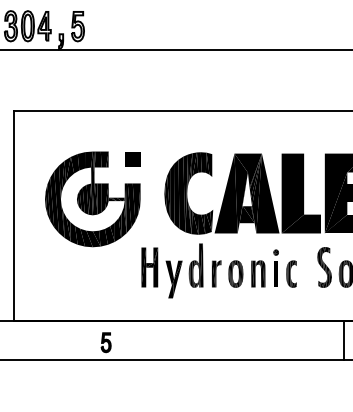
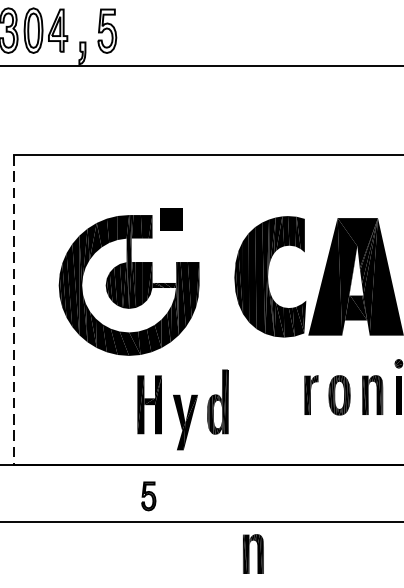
part: (132, 159) -> (171, 219), moved
line: (14, 216) -> (13, 310), solid -> dashed
part: (172, 270) -> (183, 409), moved
part: (177, 381) -> (253, 553), added

